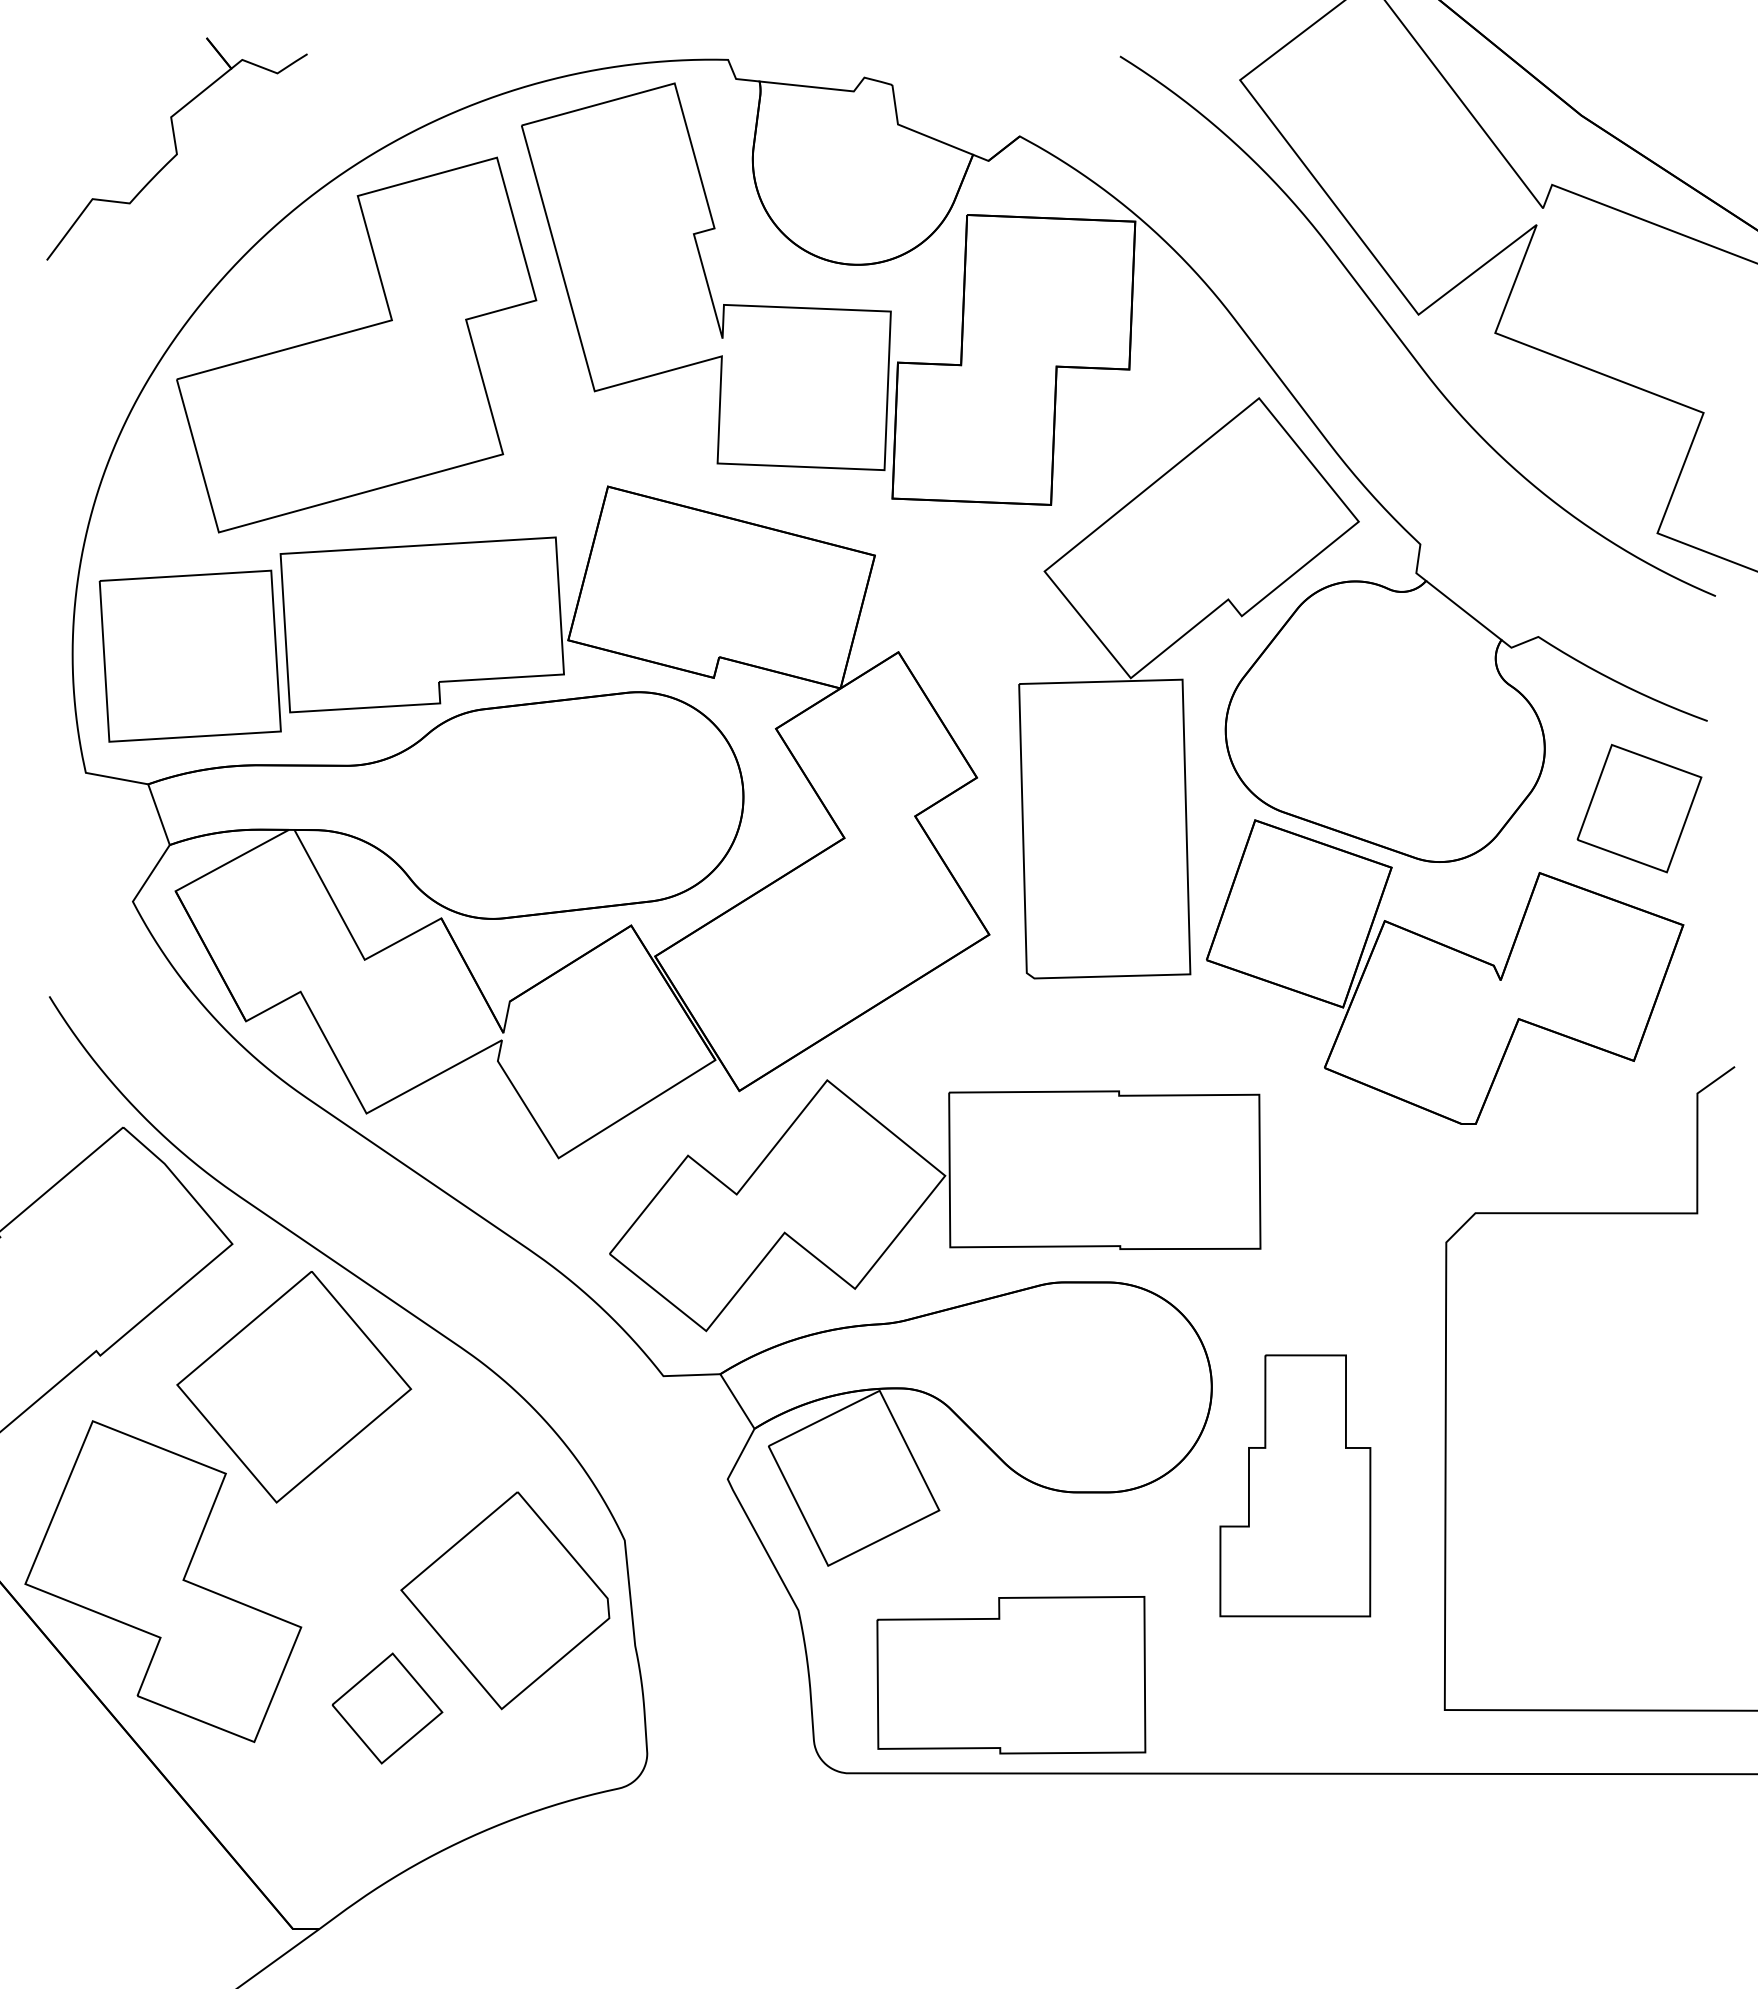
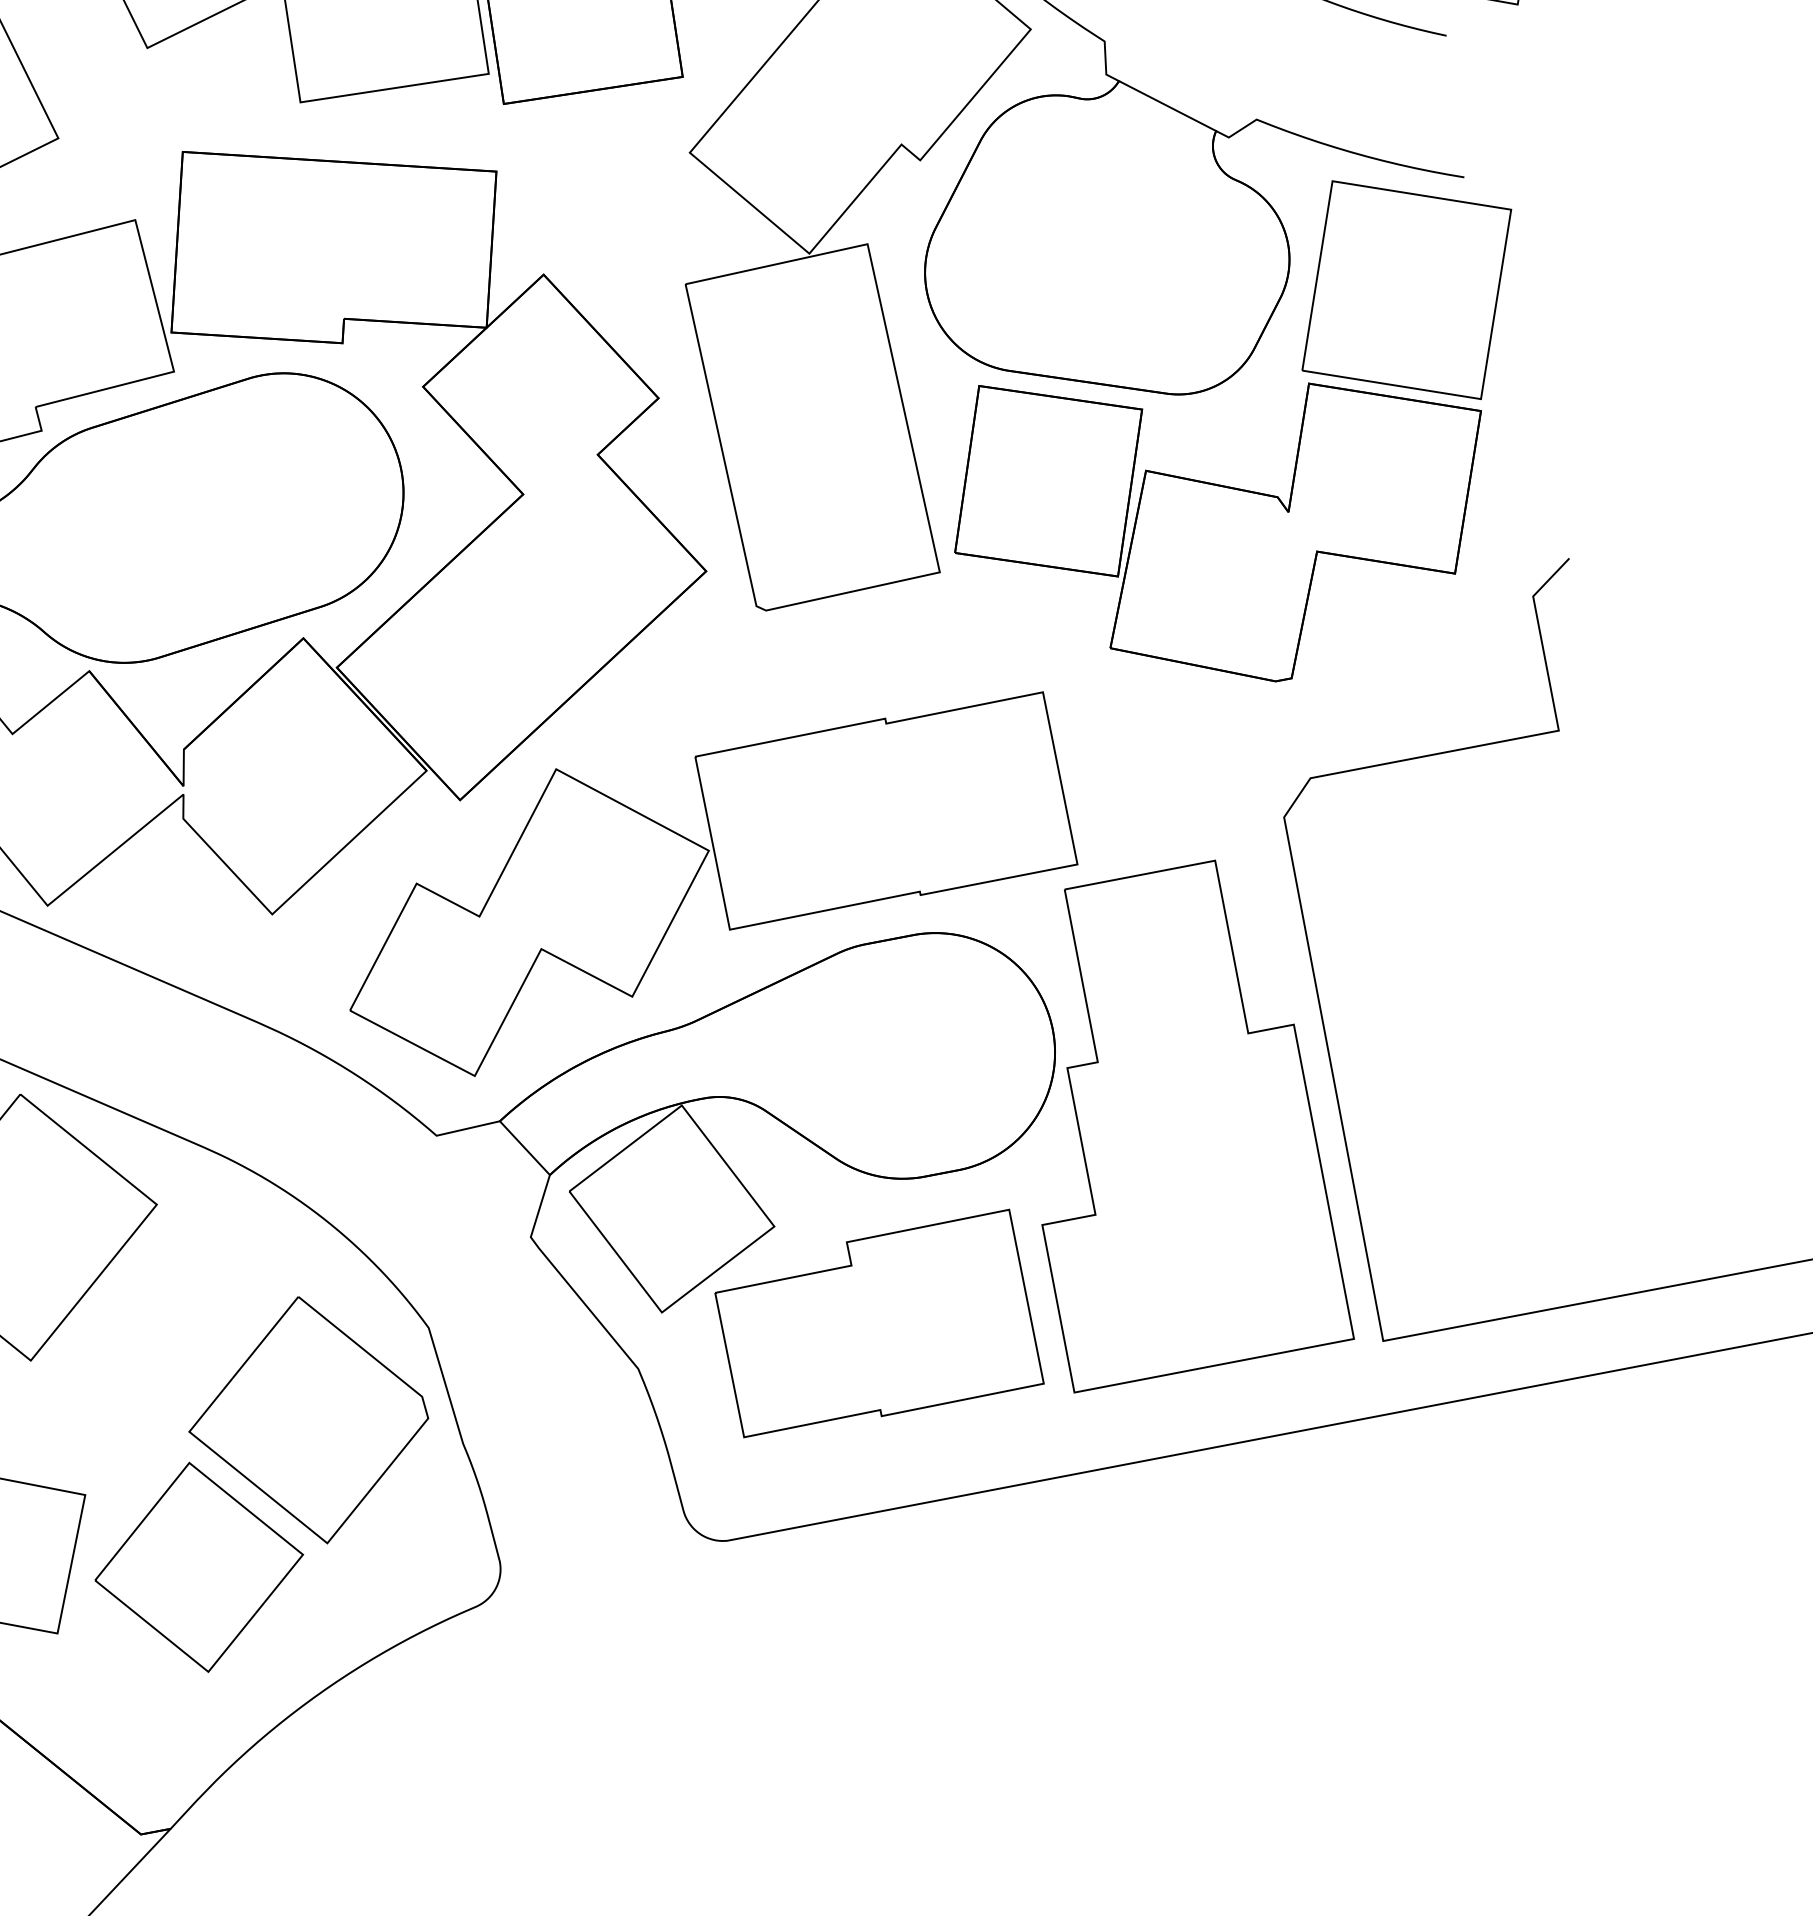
part: (1639, 808) -> (1406, 289), size x1.67
part: (1295, 1485) -> (1167, 1121), size x1.67
part: (1011, 1675) -> (877, 1326), moved
part: (387, 1708) -> (199, 1567), size x1.67

